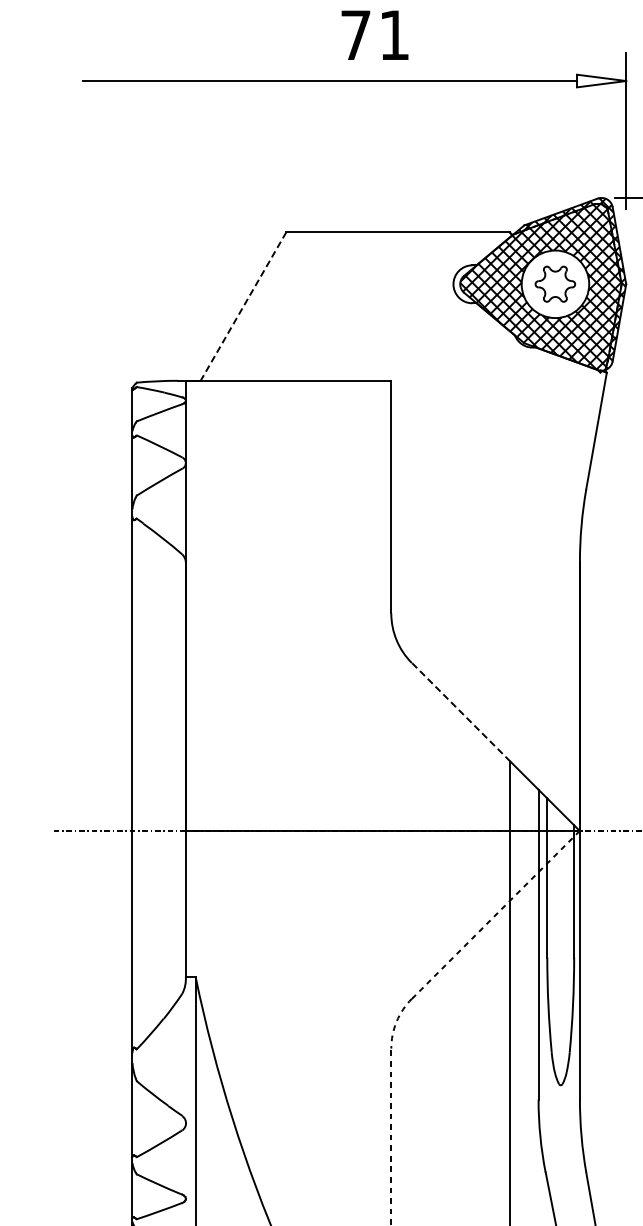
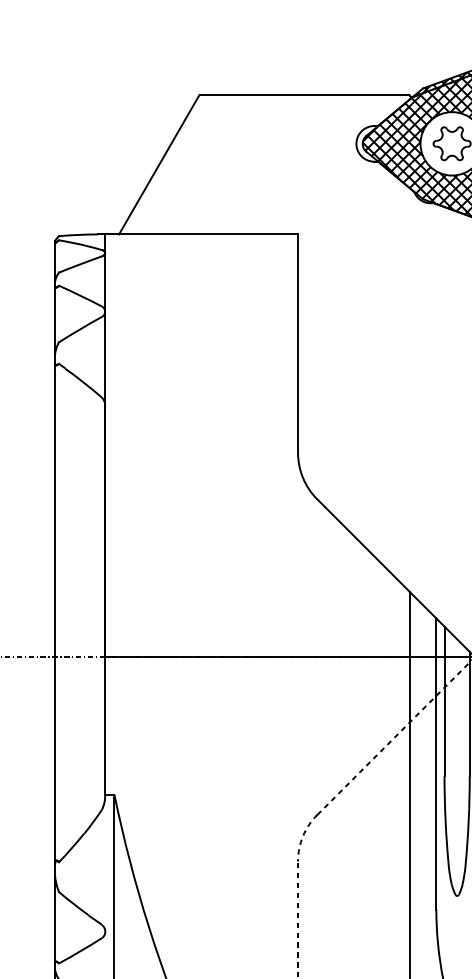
line: (243, 306) -> (159, 164), dashed -> solid
line: (461, 712) -> (363, 545), dashed -> solid

